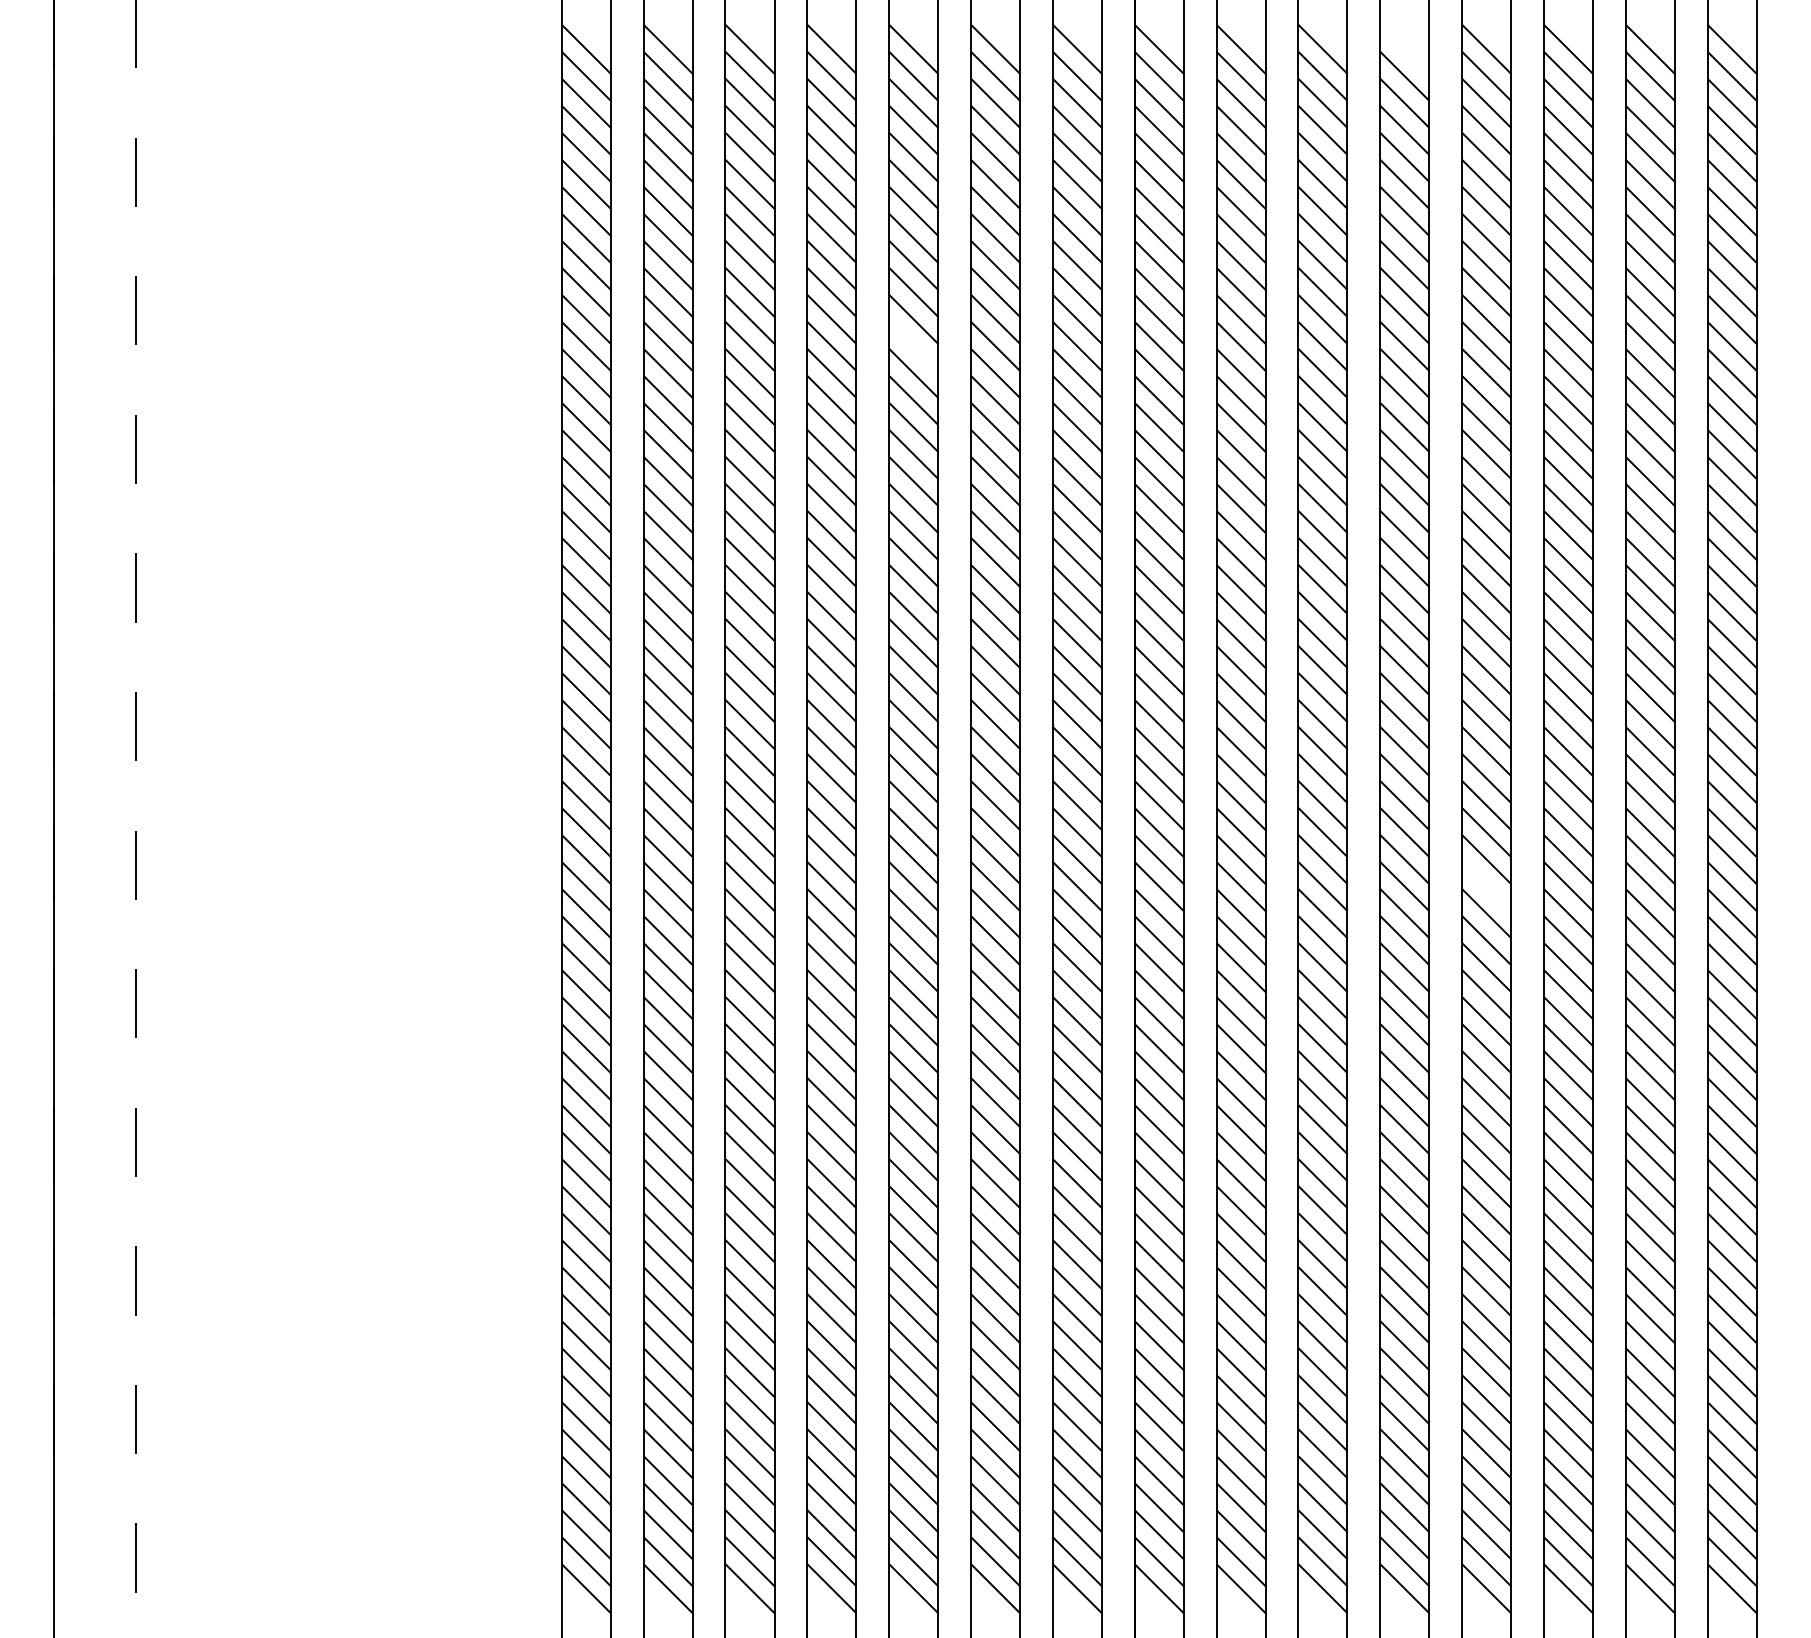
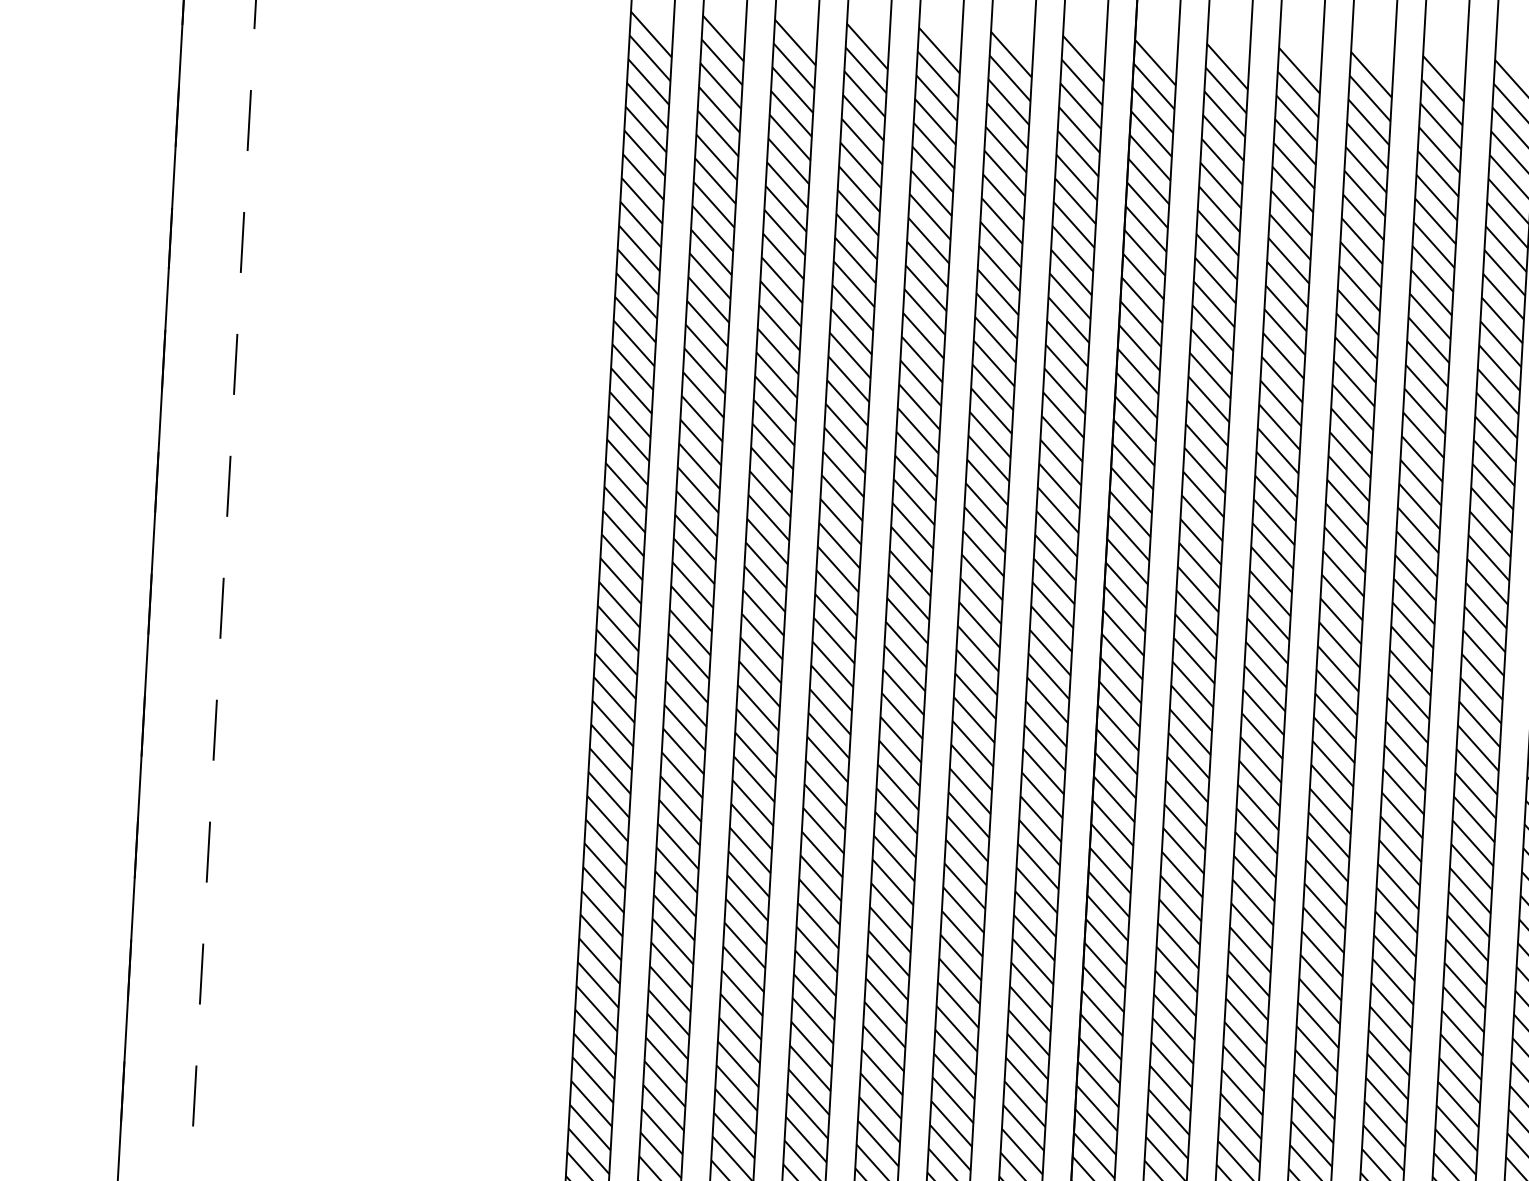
line: (1404, 48) -> (1371, 74), added
line: (913, 345) -> (924, 311), added
line: (1486, 886) -> (1402, 815), added

